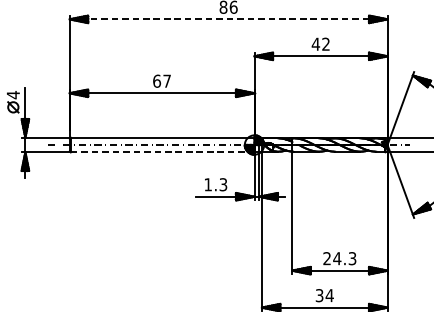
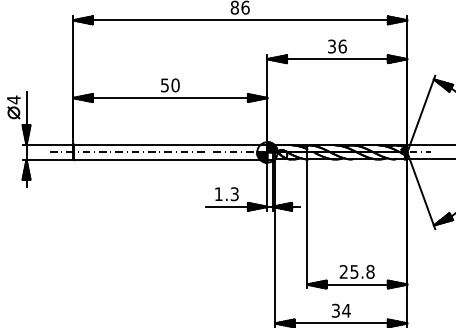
line: (228, 19) -> (240, 20), dashed -> solid
text: (320, 44) -> (336, 46), 42 -> 36
text: (161, 81) -> (169, 85), 67 -> 50
line: (162, 152) -> (170, 160), dashed -> solid
text: (344, 258) -> (362, 271), 24.3 -> 25.8

